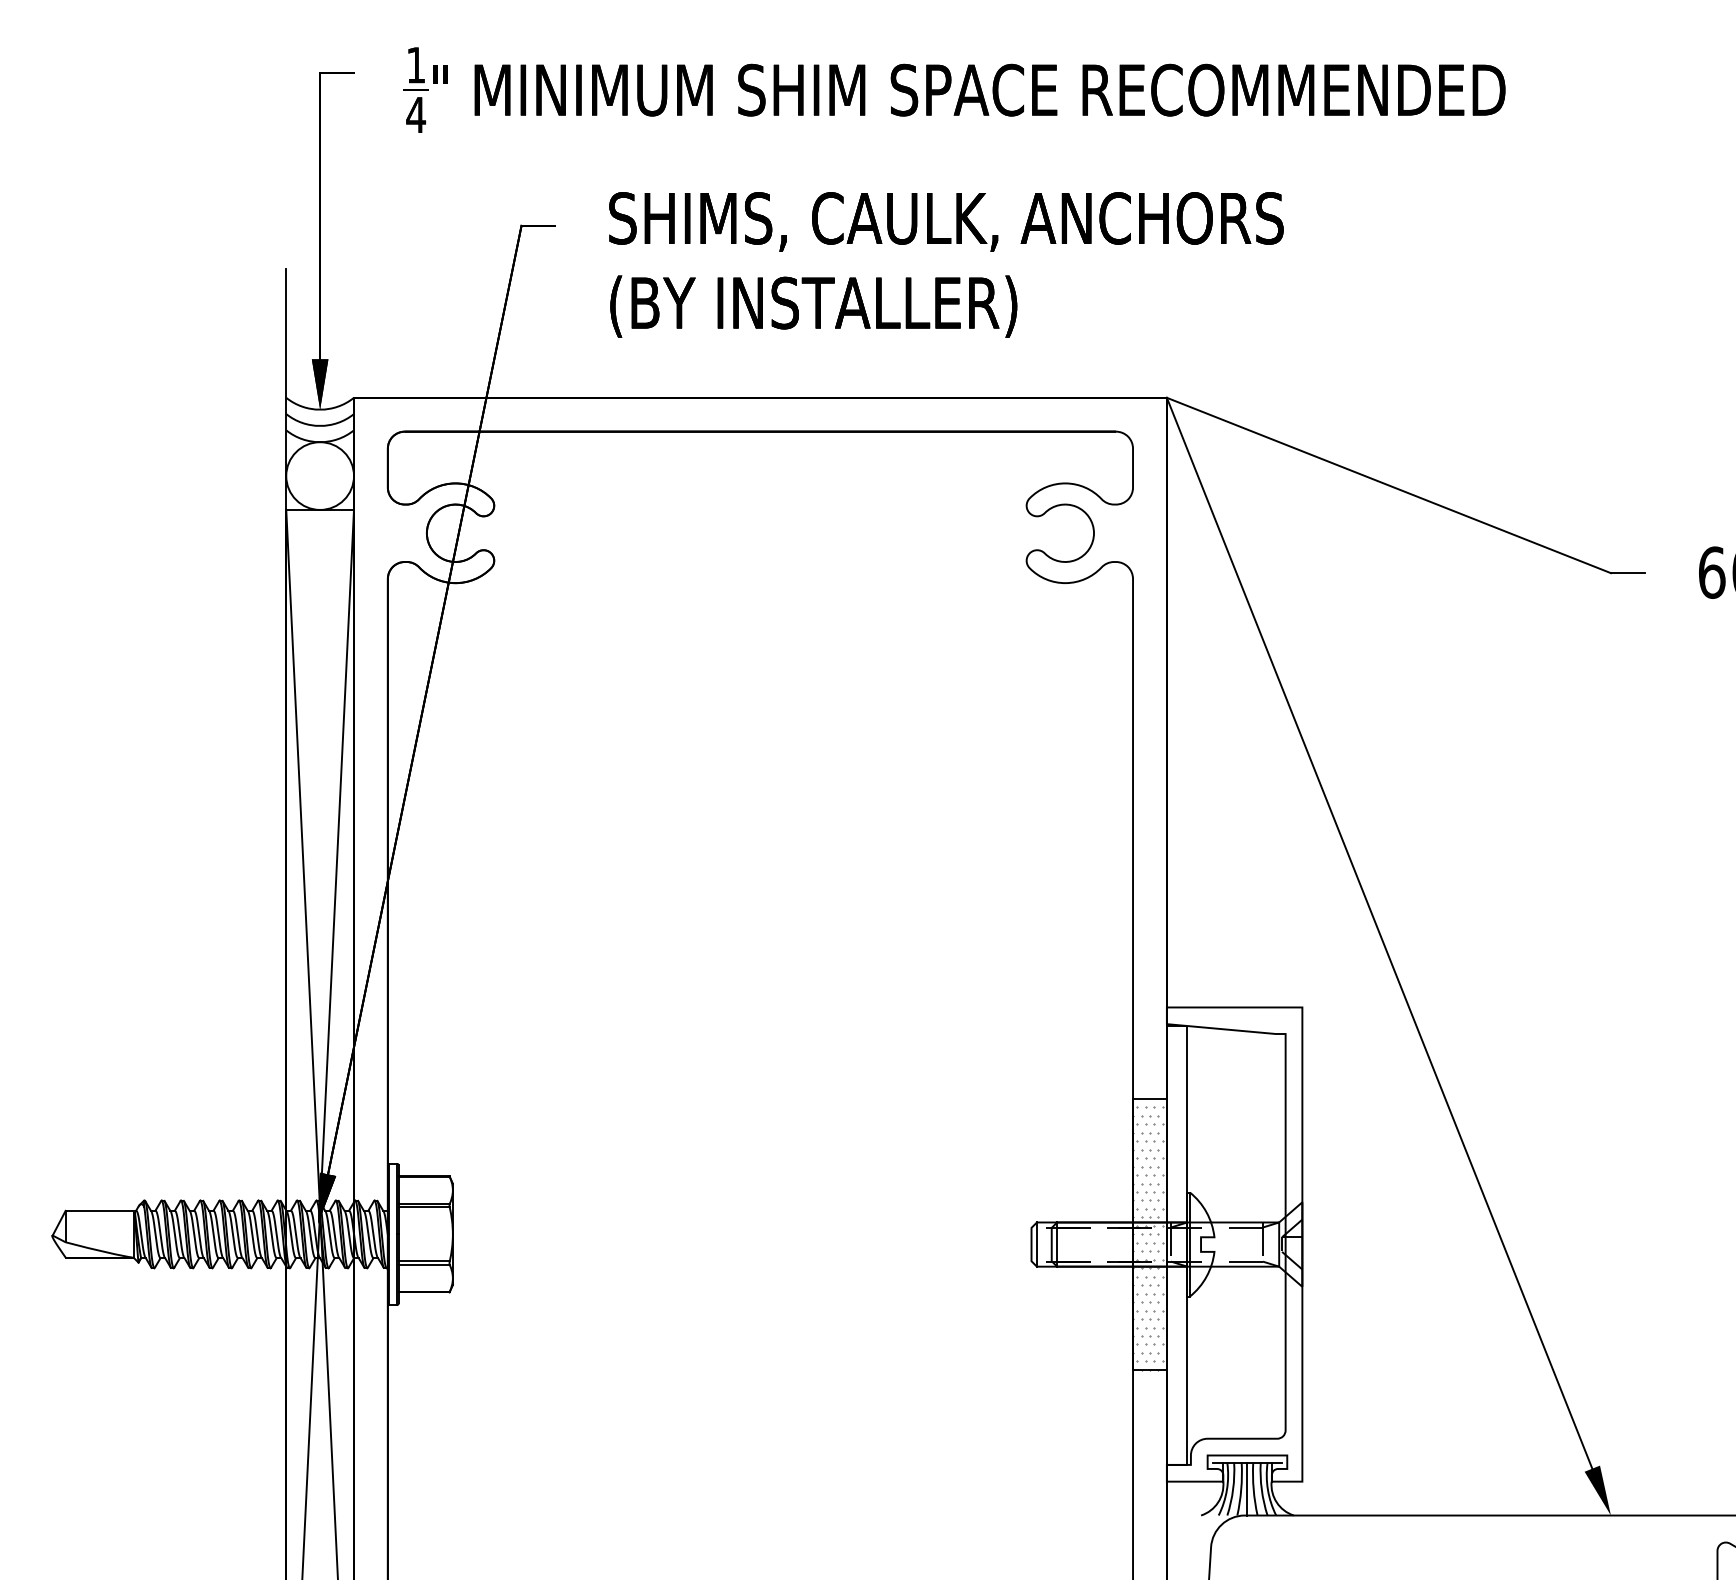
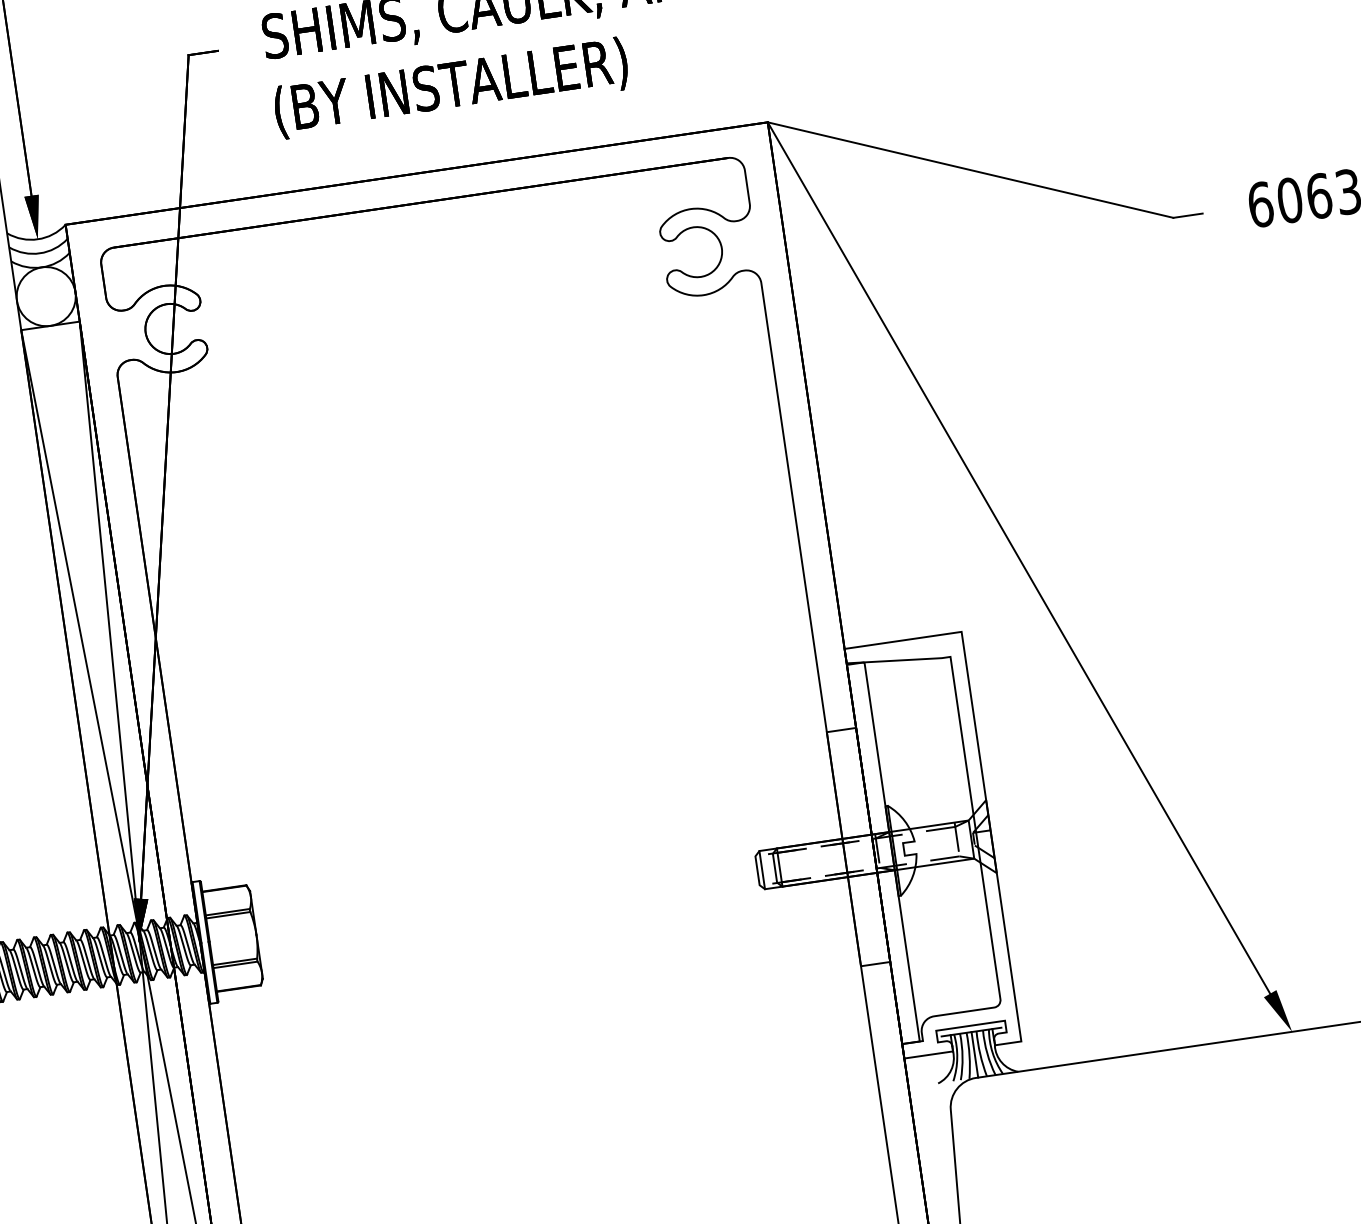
hatch: (1147, 1238) -> (856, 850), removed

